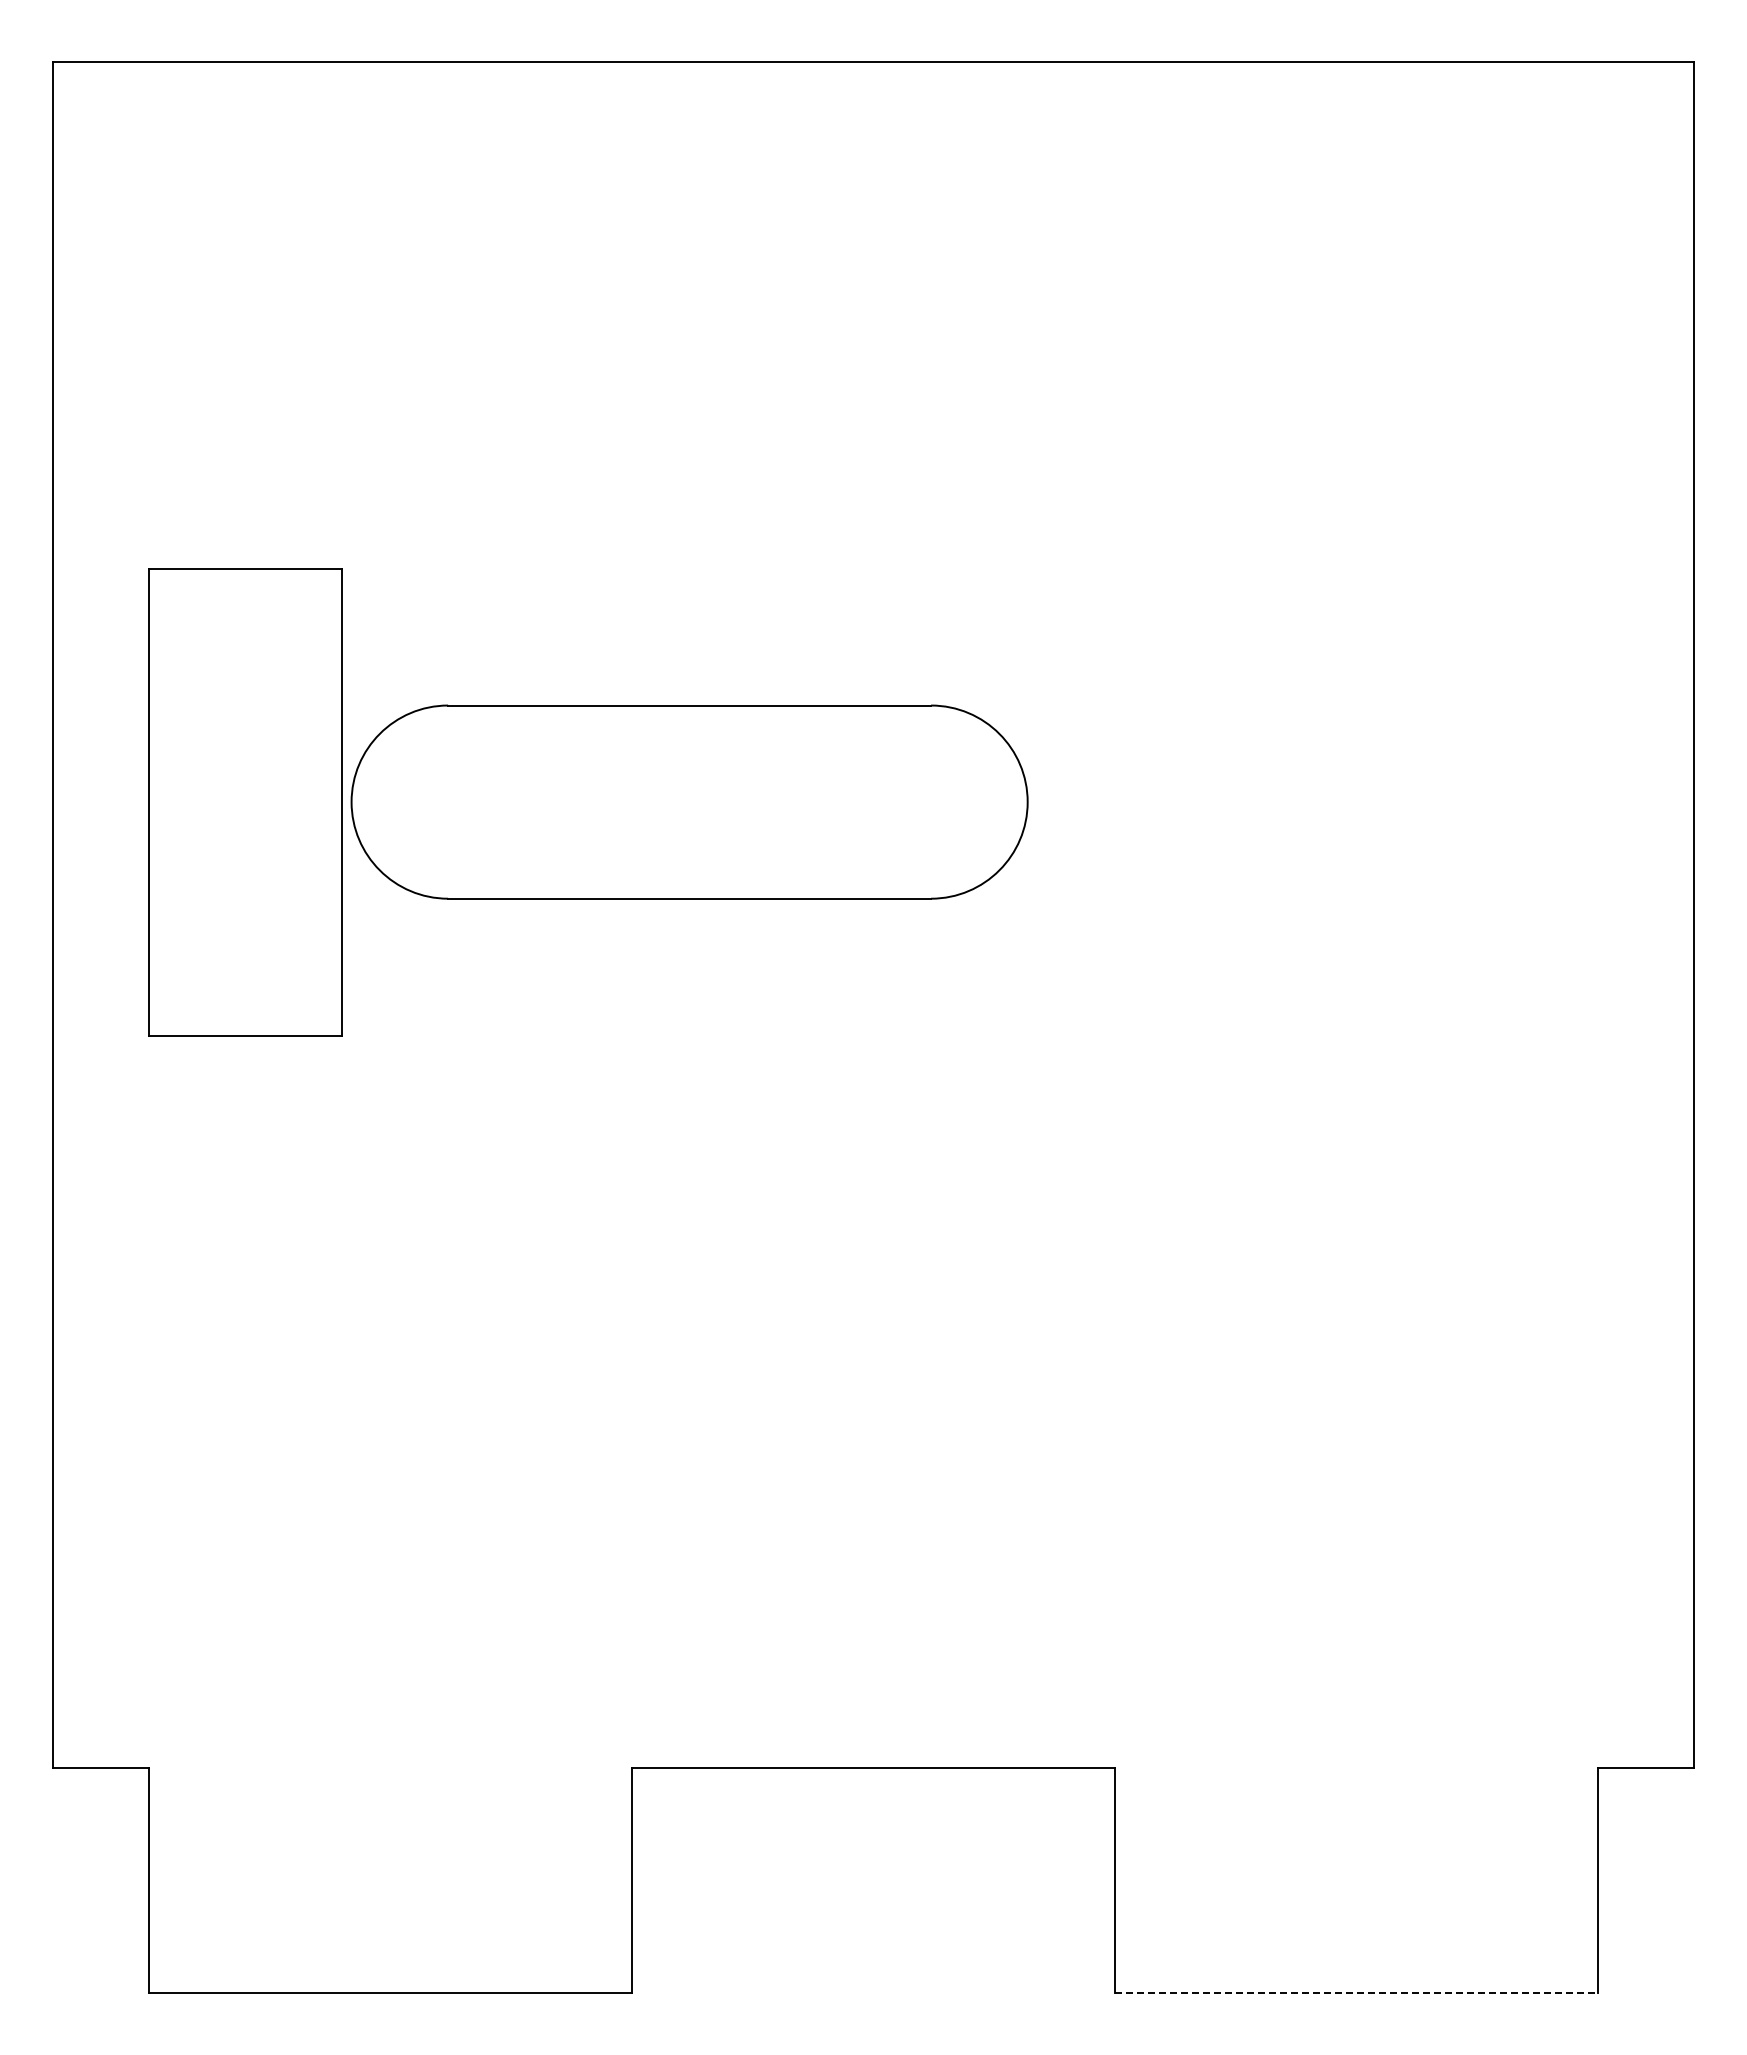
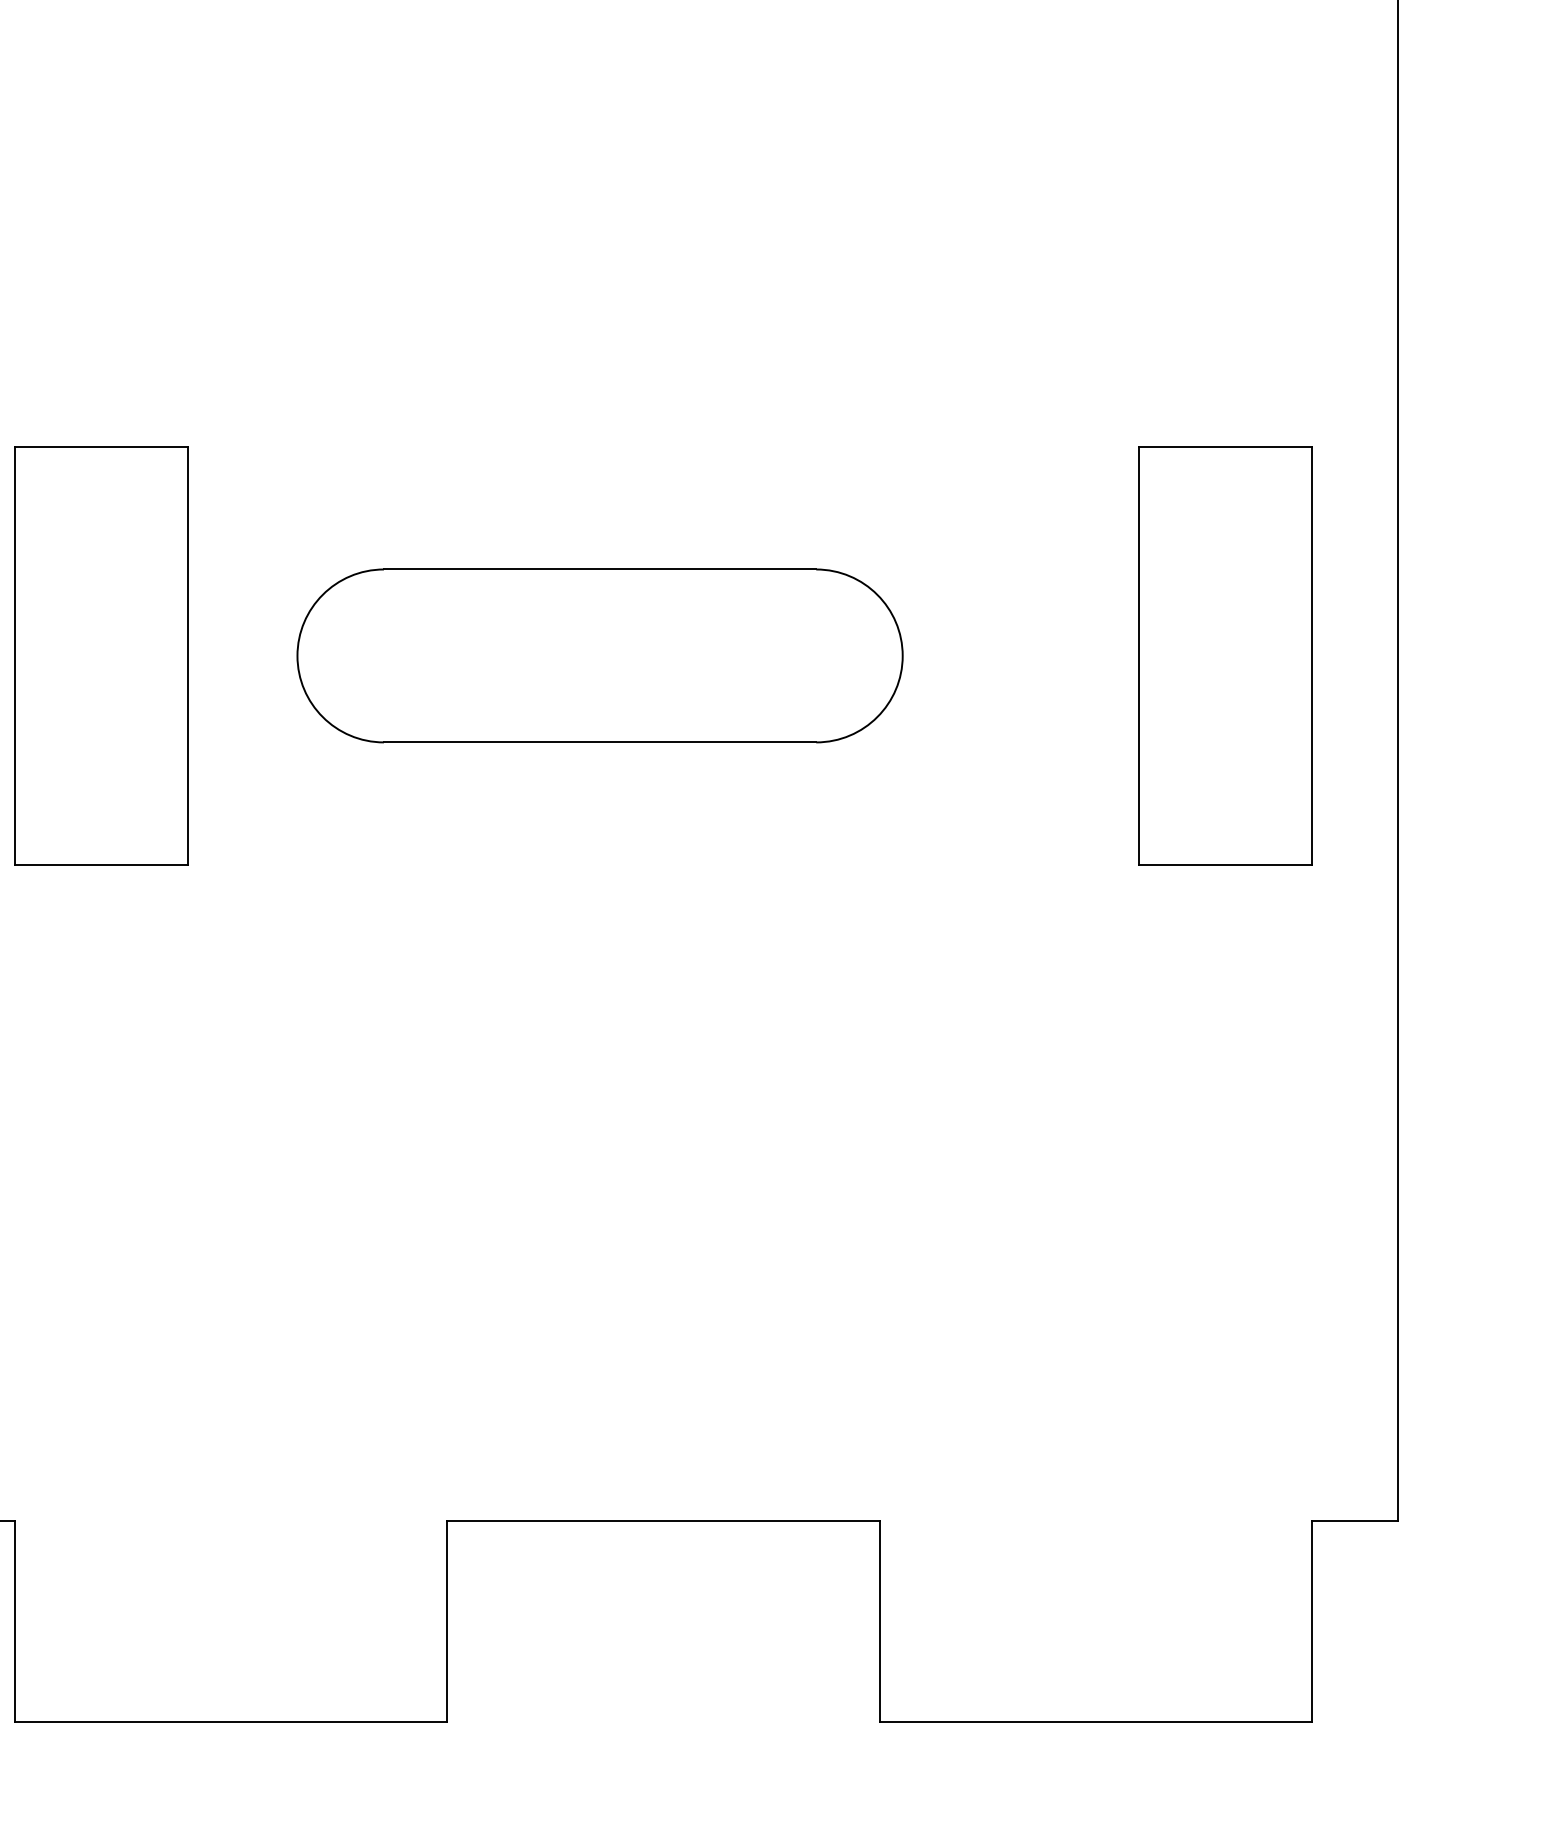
part: (689, 801) -> (599, 655), moved
part: (1501, 802) -> (1225, 656), added
line: (1356, 1993) -> (1095, 1722), dashed -> solid

